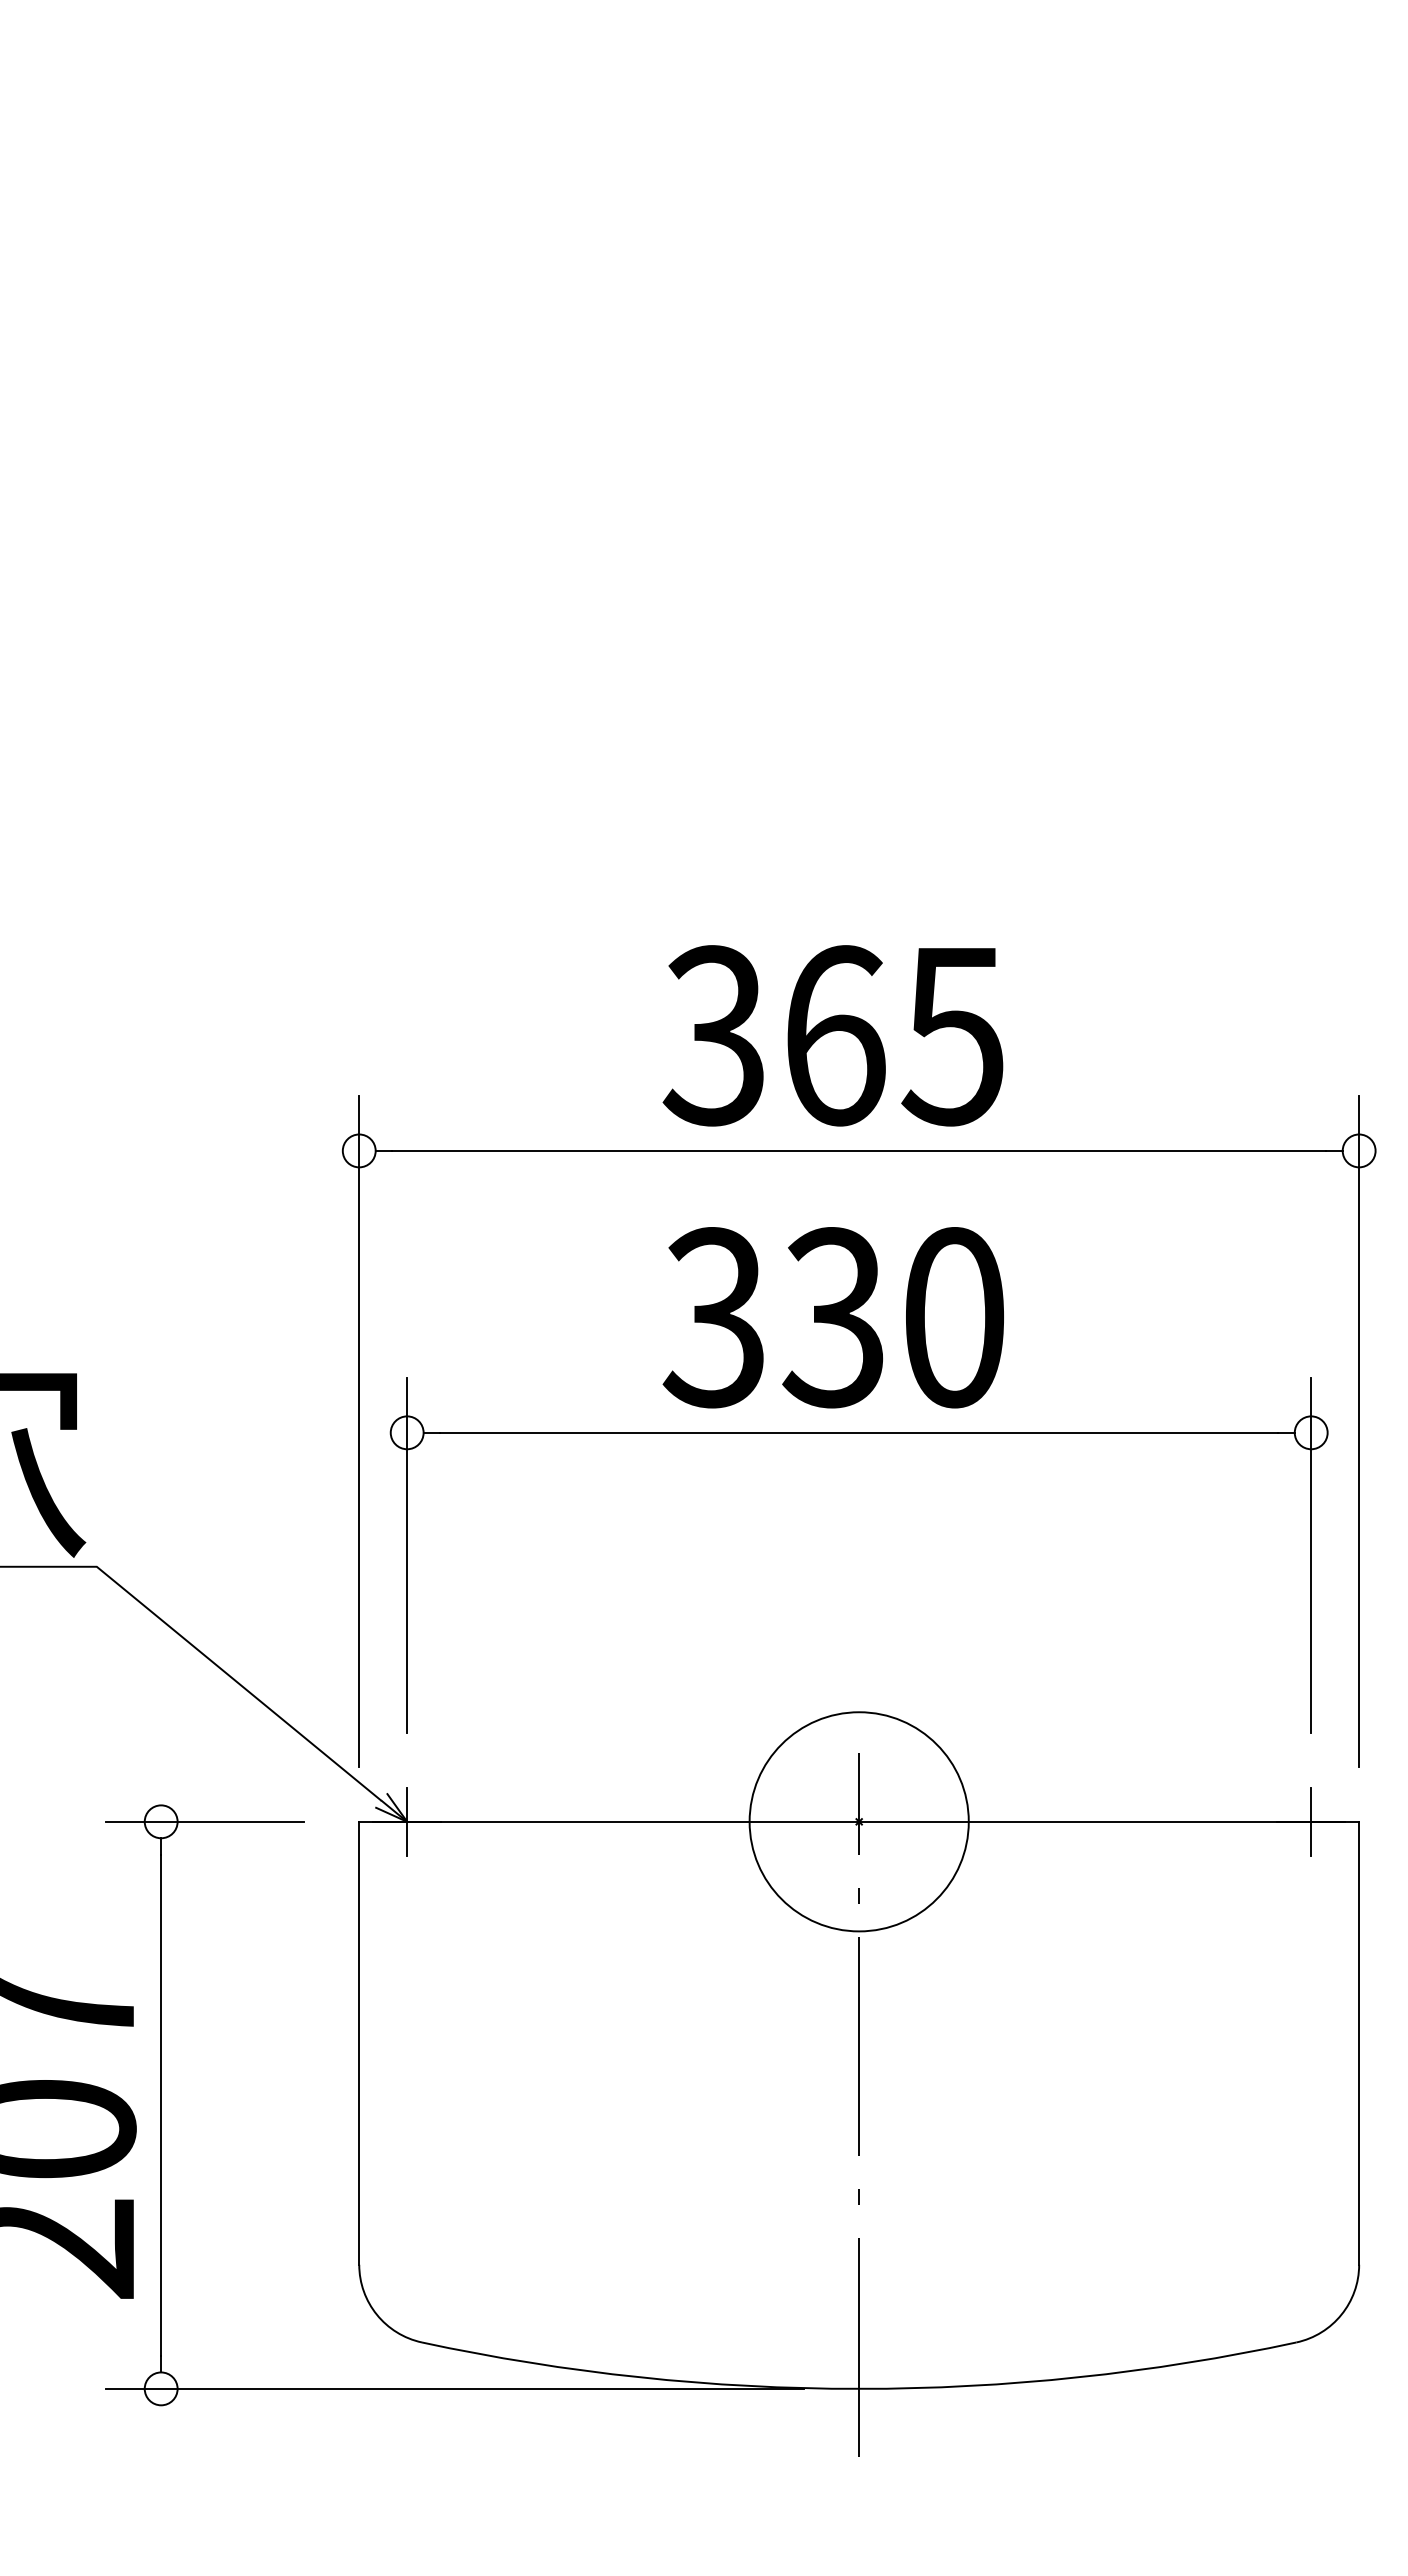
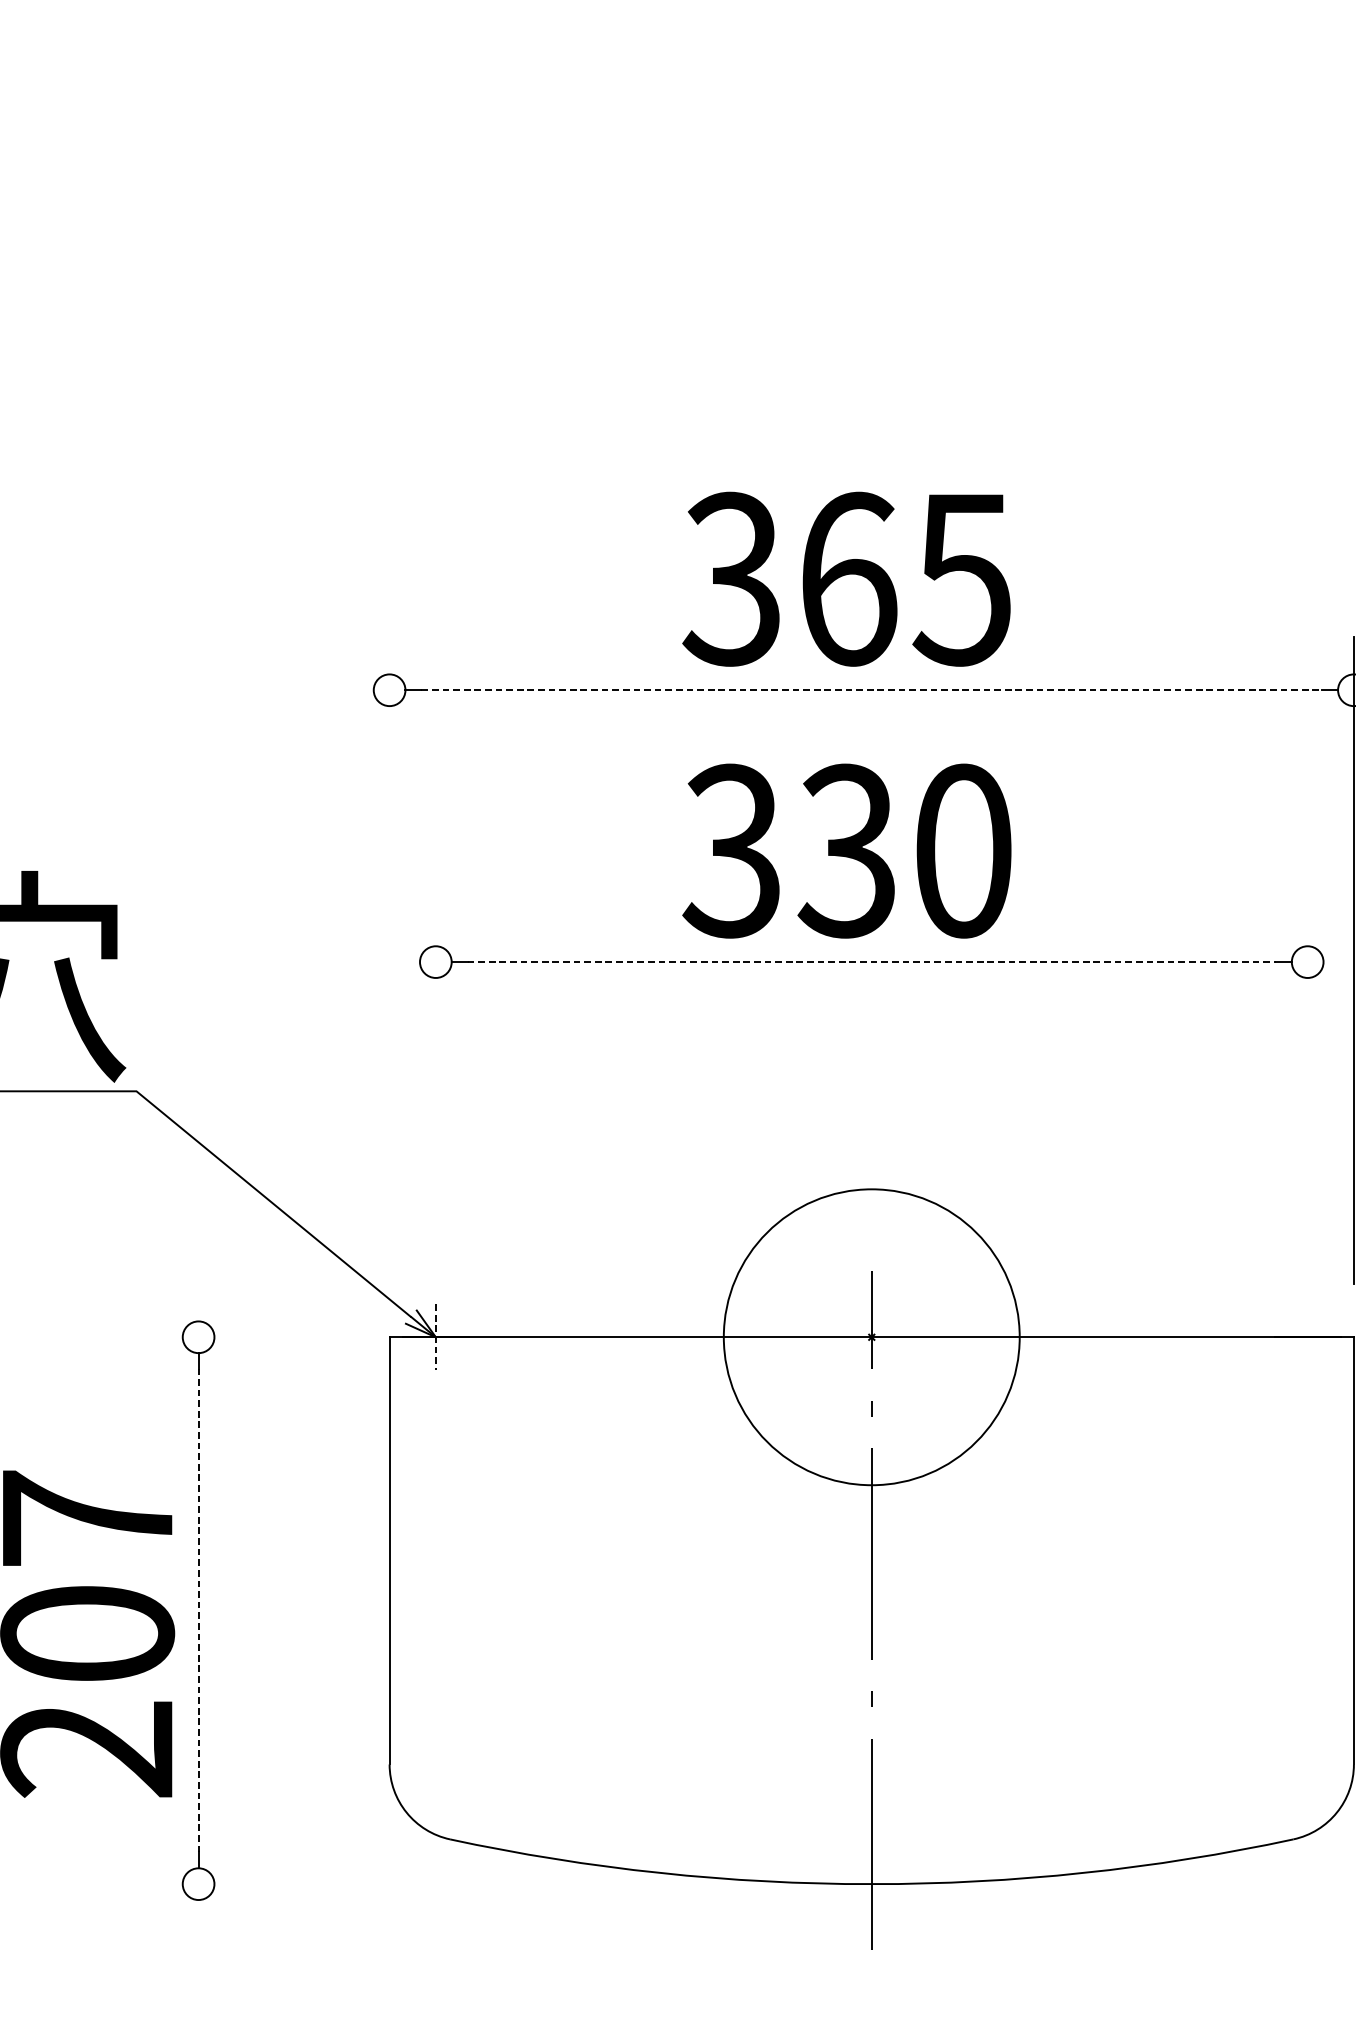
line: (859, 1150) -> (872, 689), solid -> dashed
line: (359, 1431) -> (389, 960), removed
line: (859, 1432) -> (872, 961), solid -> dashed
line: (407, 1555) -> (436, 1080), removed
line: (1311, 1555) -> (1307, 1080), removed
line: (205, 1821) -> (241, 1336), removed
circle: (858, 1821) -> (871, 1336), size x1.4
line: (1311, 1821) -> (1307, 1336), removed
line: (407, 1822) -> (436, 1337), solid -> dashed
line: (161, 2105) -> (198, 1610), solid -> dashed
line: (455, 2388) -> (482, 1883), removed

